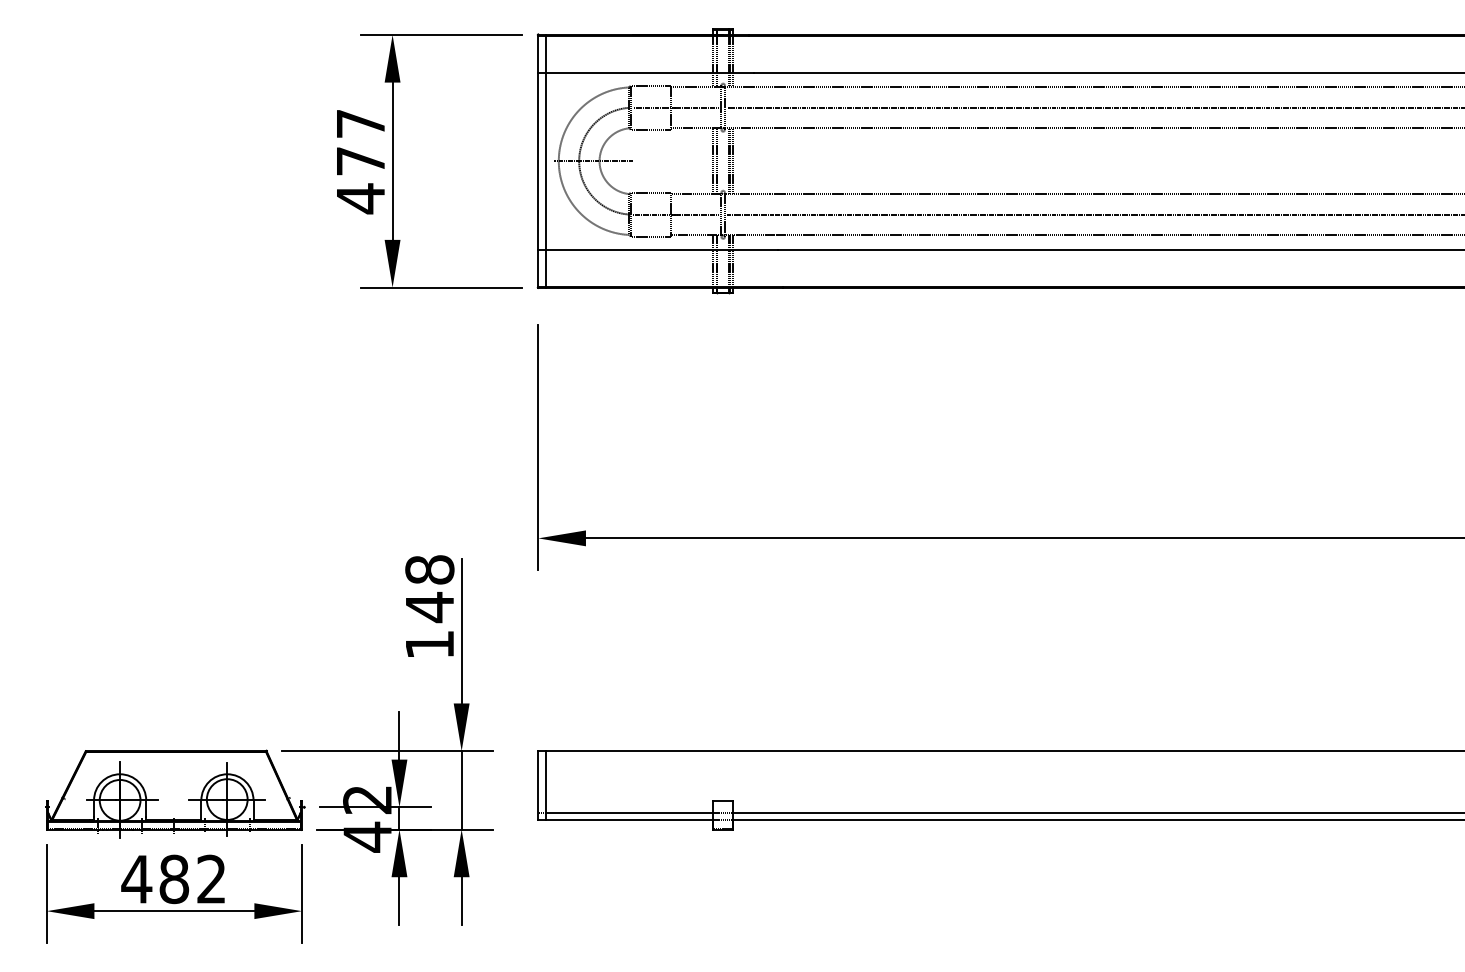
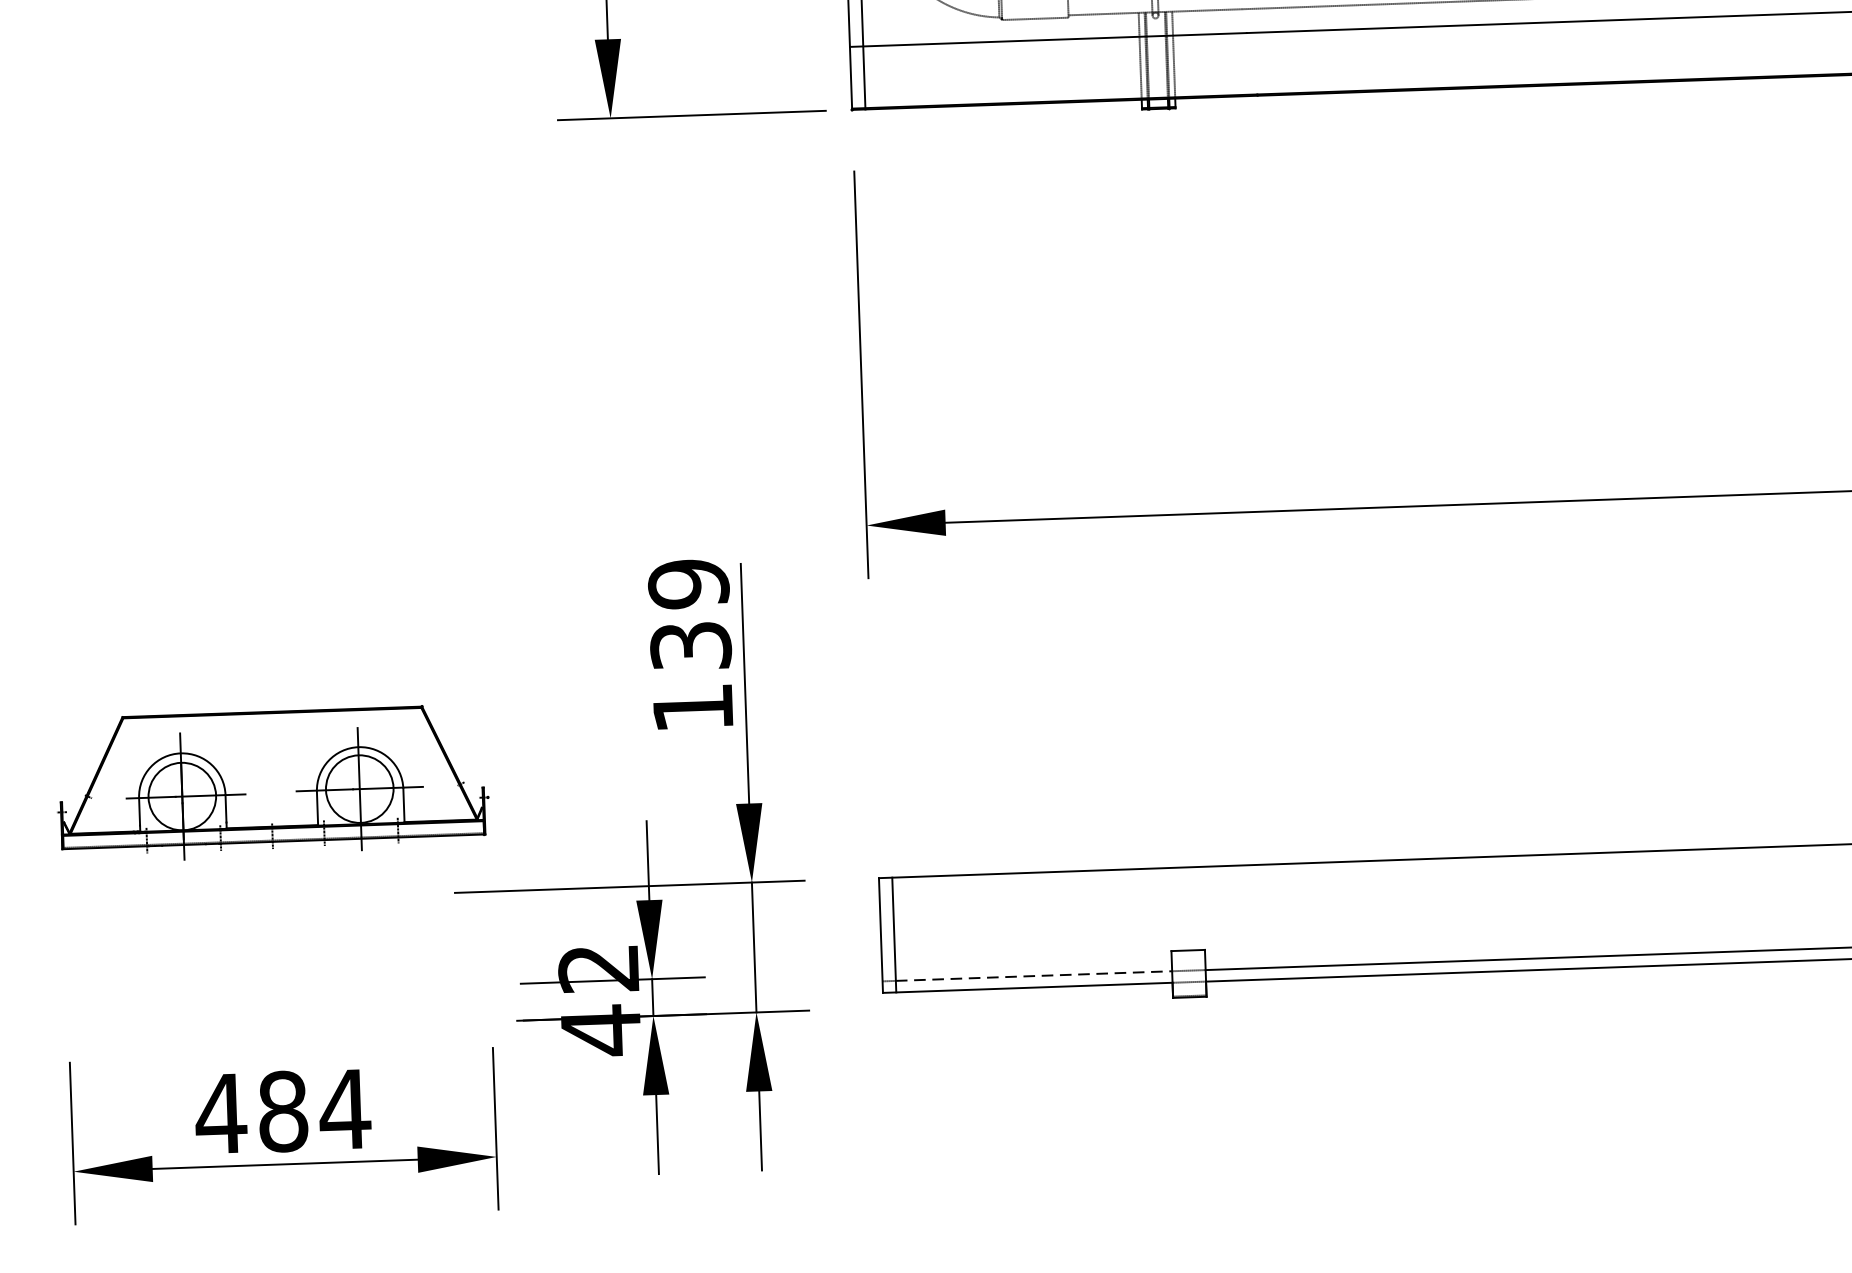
text: (429, 589) -> (689, 616), 148 -> 139
part: (175, 793) -> (273, 782), moved
line: (630, 813) -> (1035, 976), solid -> dashed
text: (211, 878) -> (344, 1108), 482 -> 484

